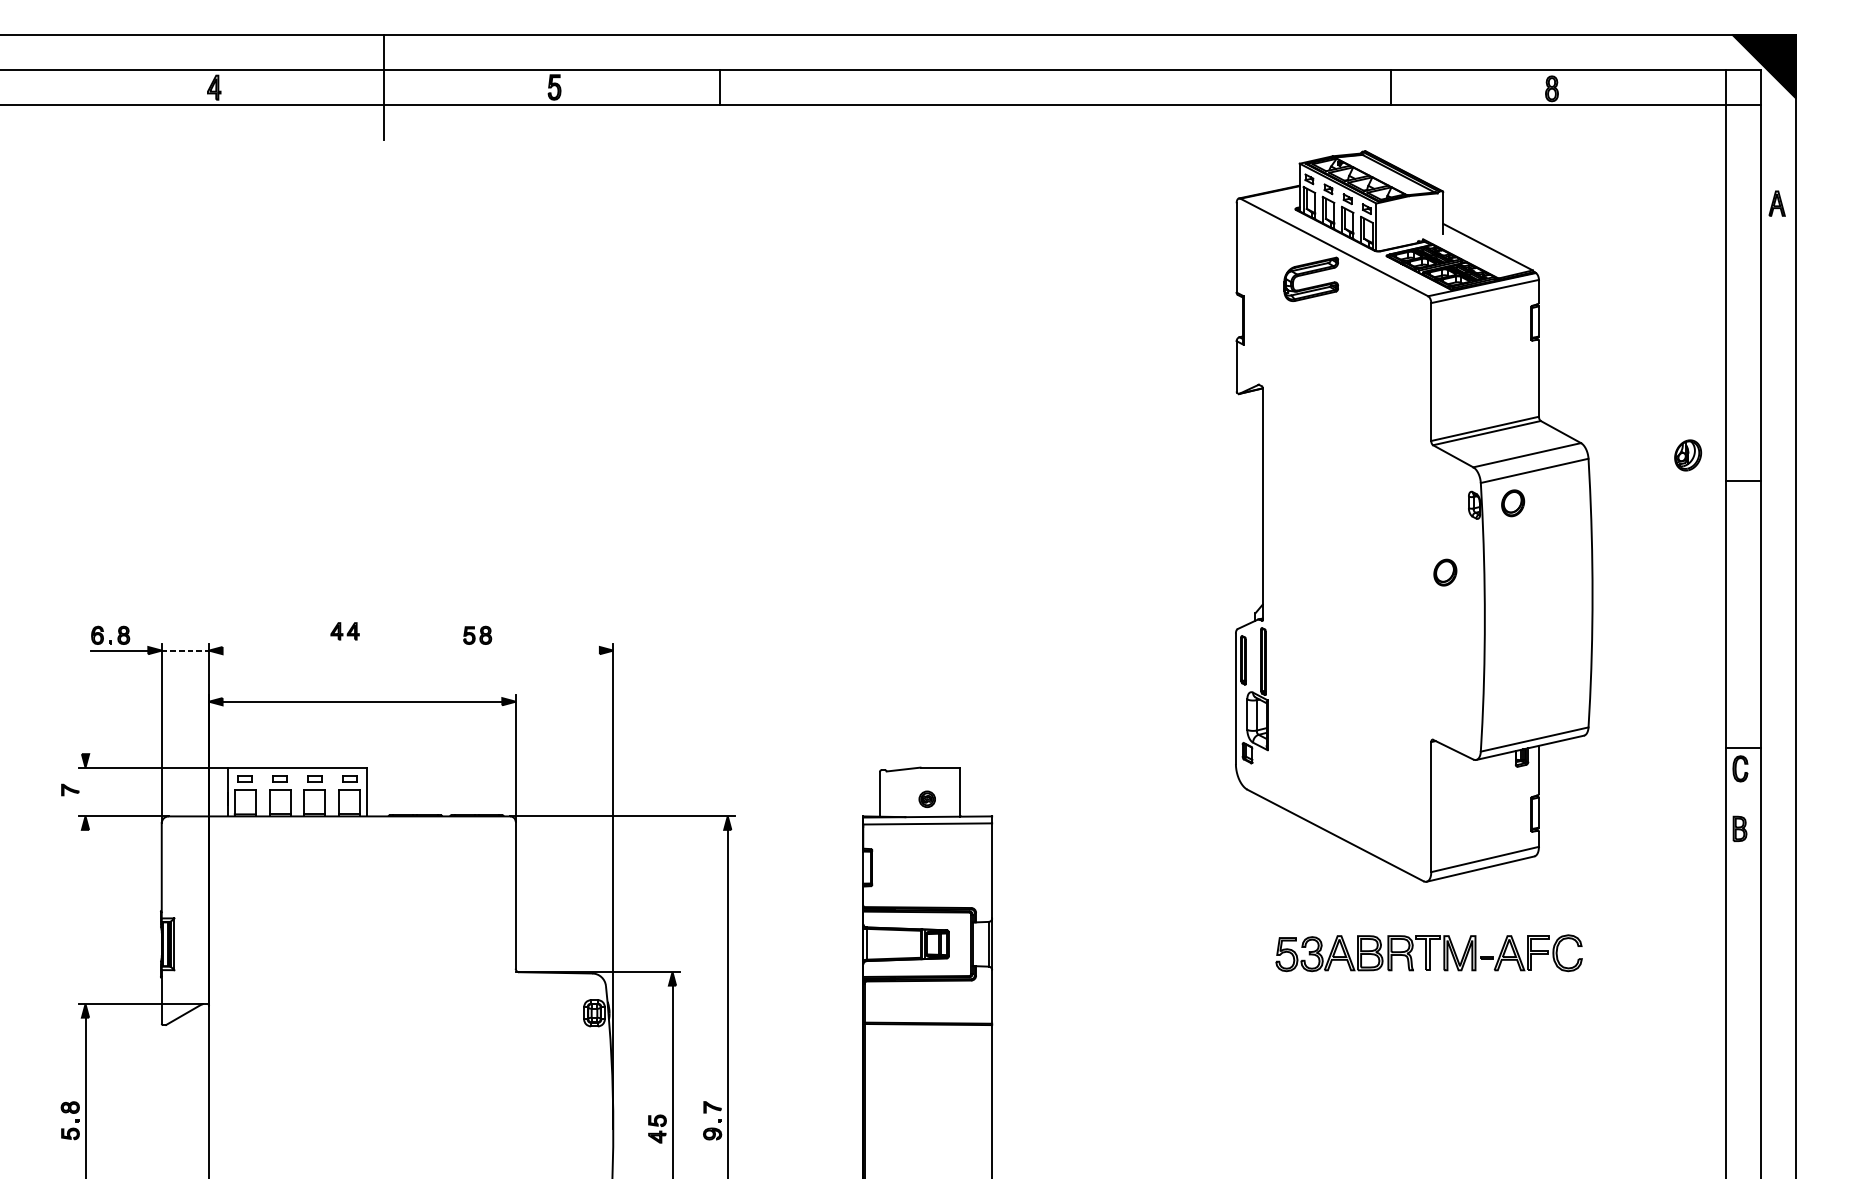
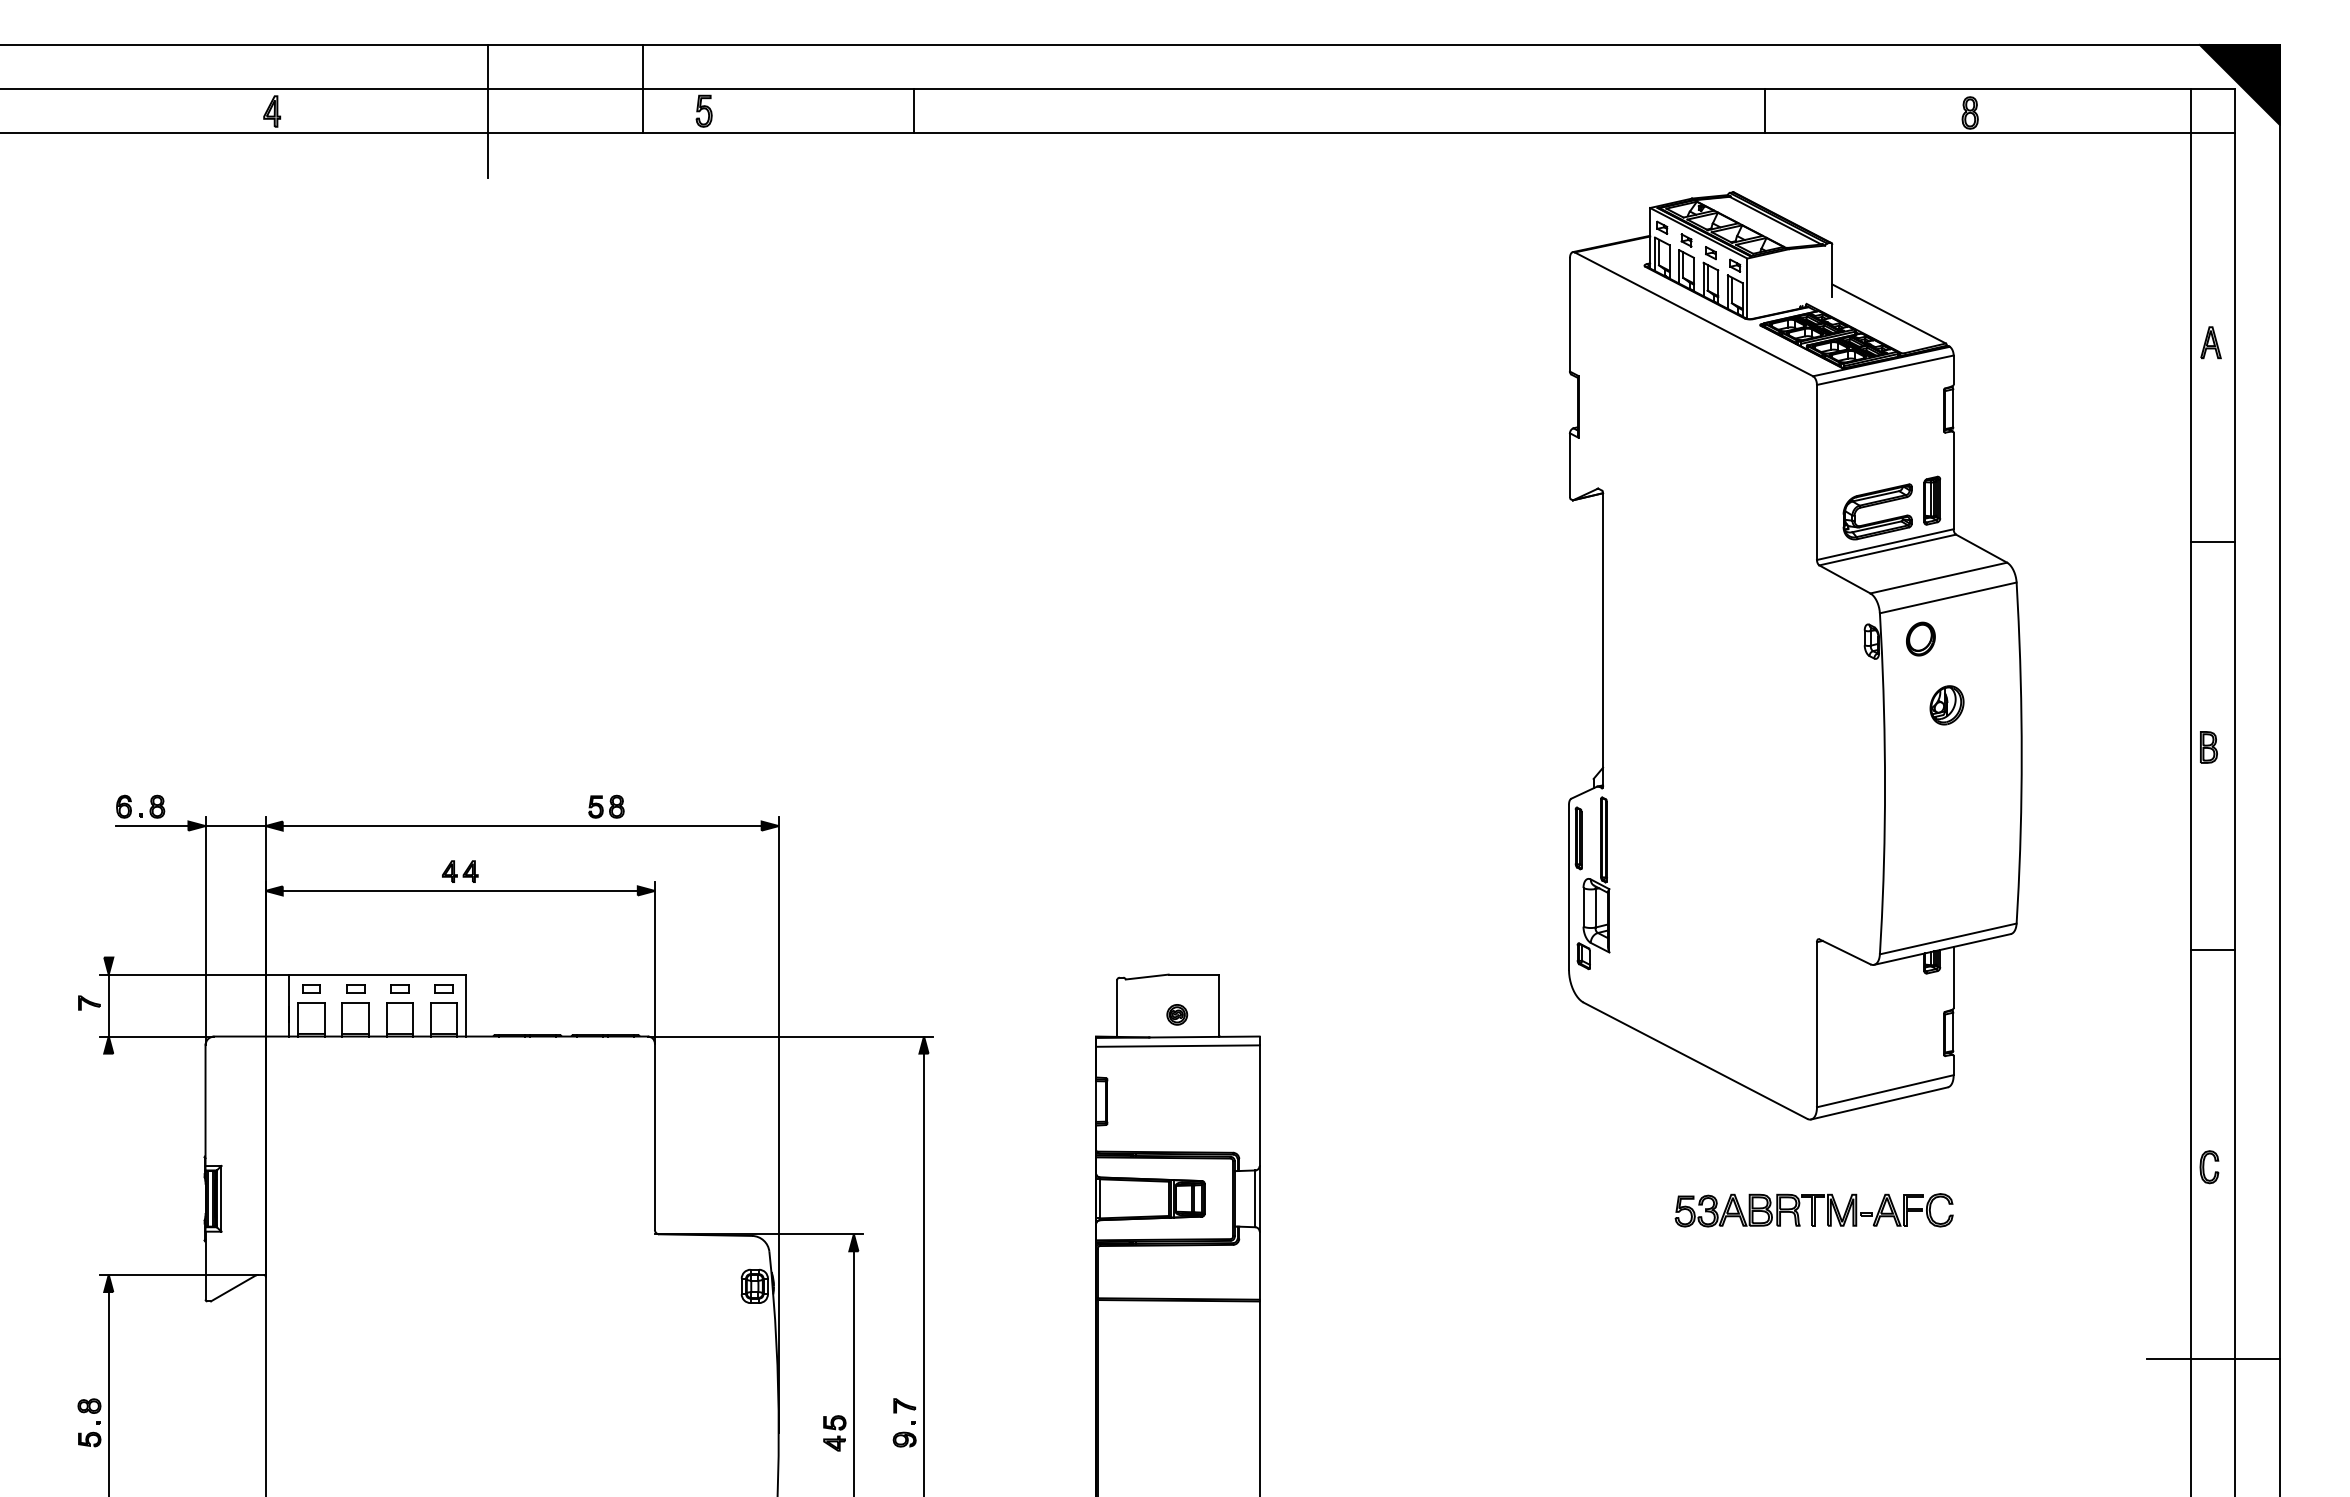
line: (506, 69) -> (643, 88), added
part: (1776, 203) -> (2210, 342), moved
part: (1309, 274) -> (1875, 505), moved
part: (1522, 394) -> (1932, 500), added
part: (1687, 455) -> (1946, 705), moved
line: (1743, 480) -> (2213, 541), moved
part: (1445, 572) -> (1834, 726), removed
part: (345, 631) -> (460, 871), moved
line: (186, 650) -> (236, 826), dashed -> solid
line: (410, 650) -> (521, 826), added
part: (1740, 769) -> (2209, 1167), moved
line: (85, 791) -> (108, 1005), added
part: (1739, 828) -> (2208, 747), moved
part: (1428, 953) -> (1813, 1210), size x0.71
line: (1742, 1070) -> (2212, 1358), added

